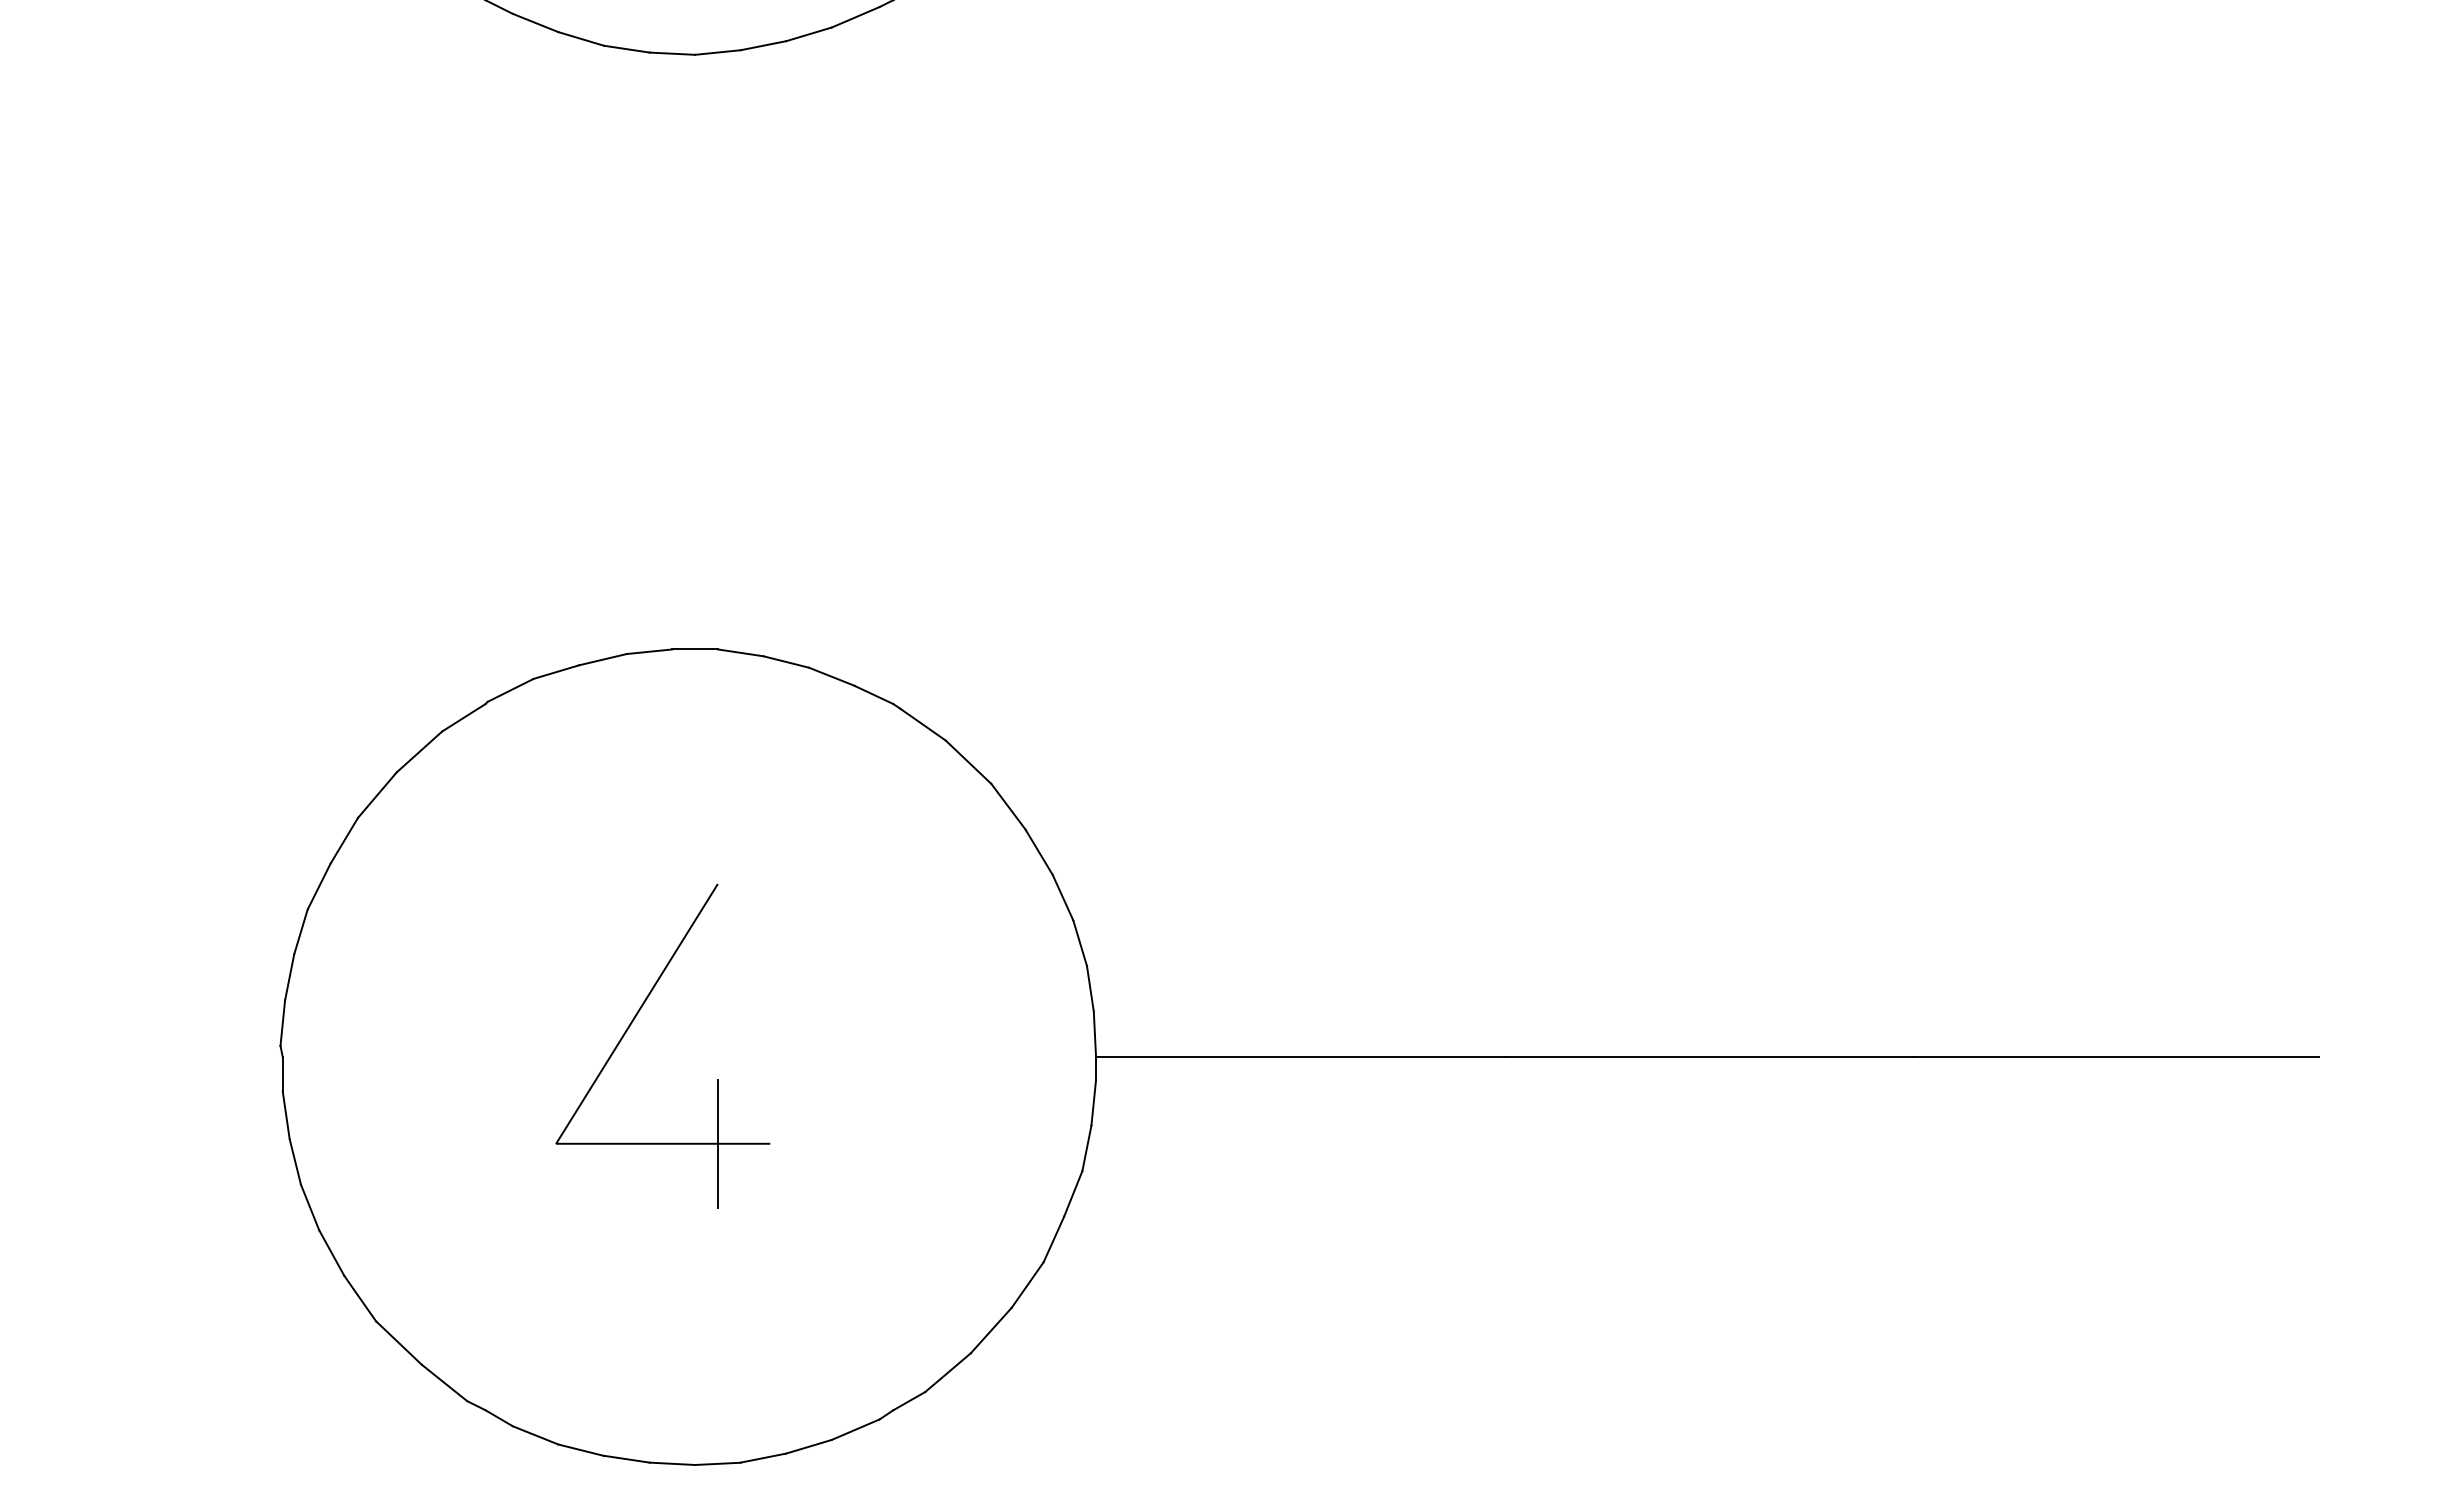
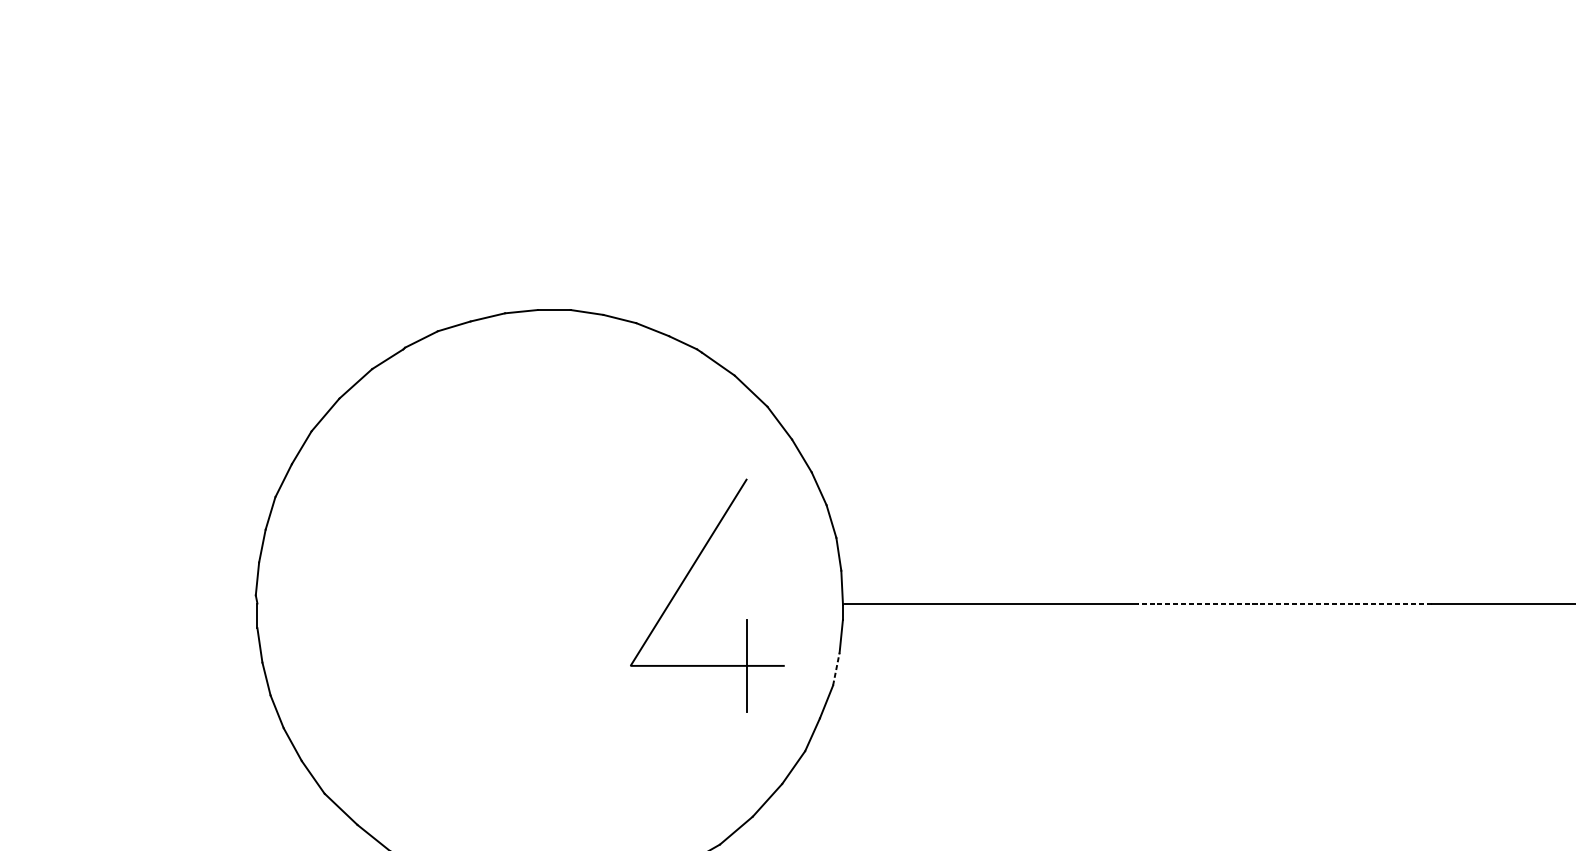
part: (632, 1023) -> (685, 579), moved
line: (1710, 1057) -> (1285, 603), solid -> dashed
line: (1087, 1147) -> (836, 668), solid -> dashed

